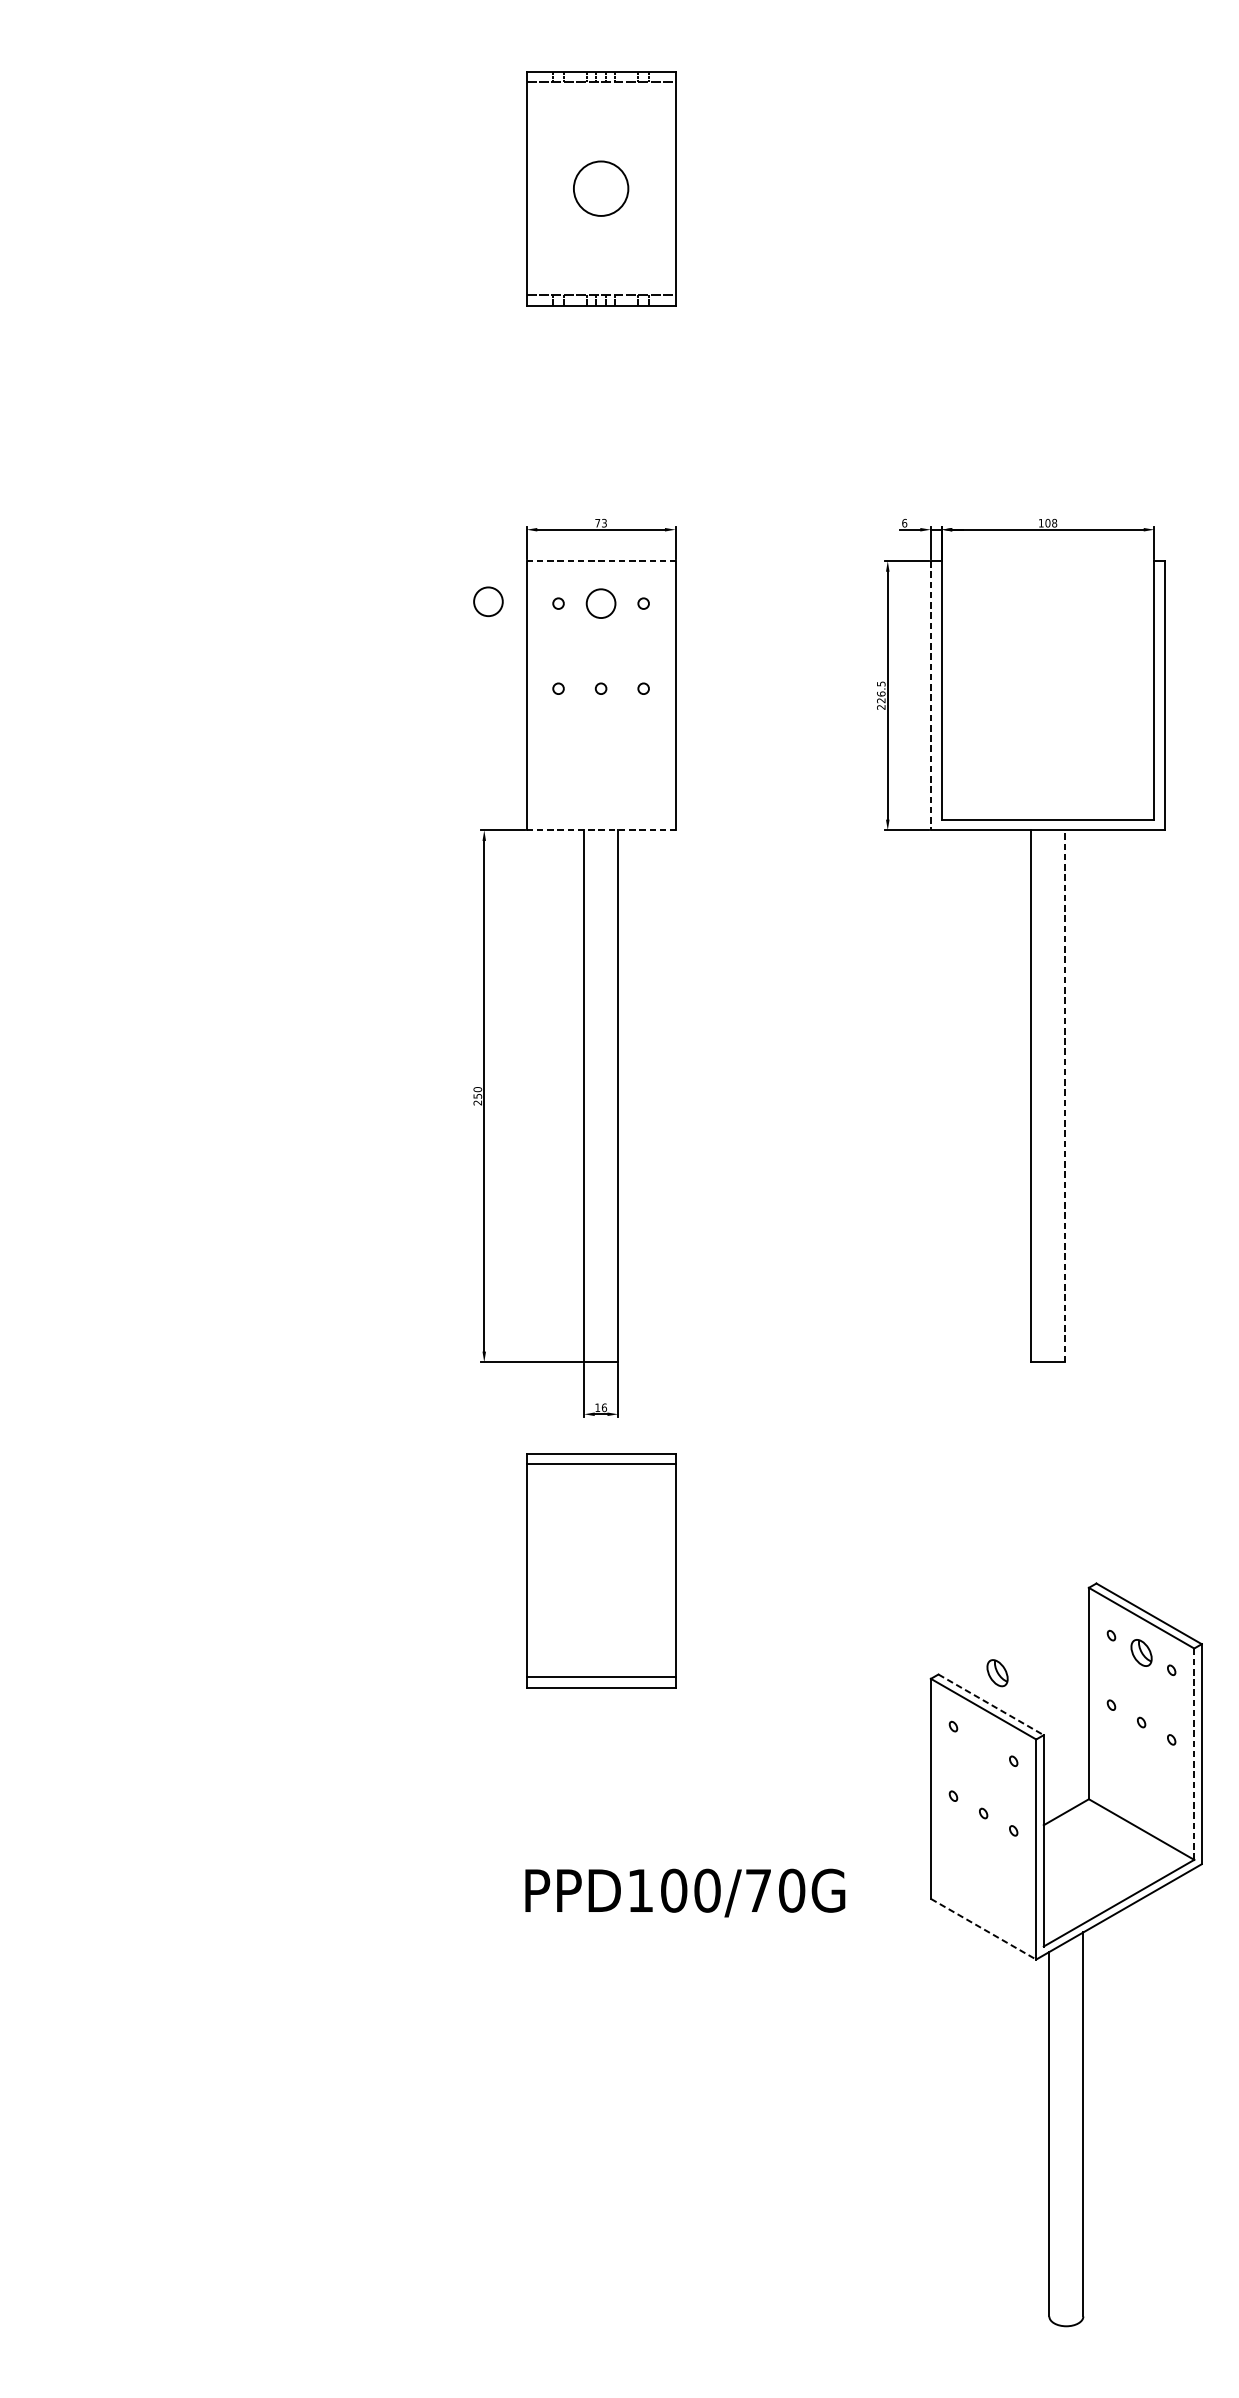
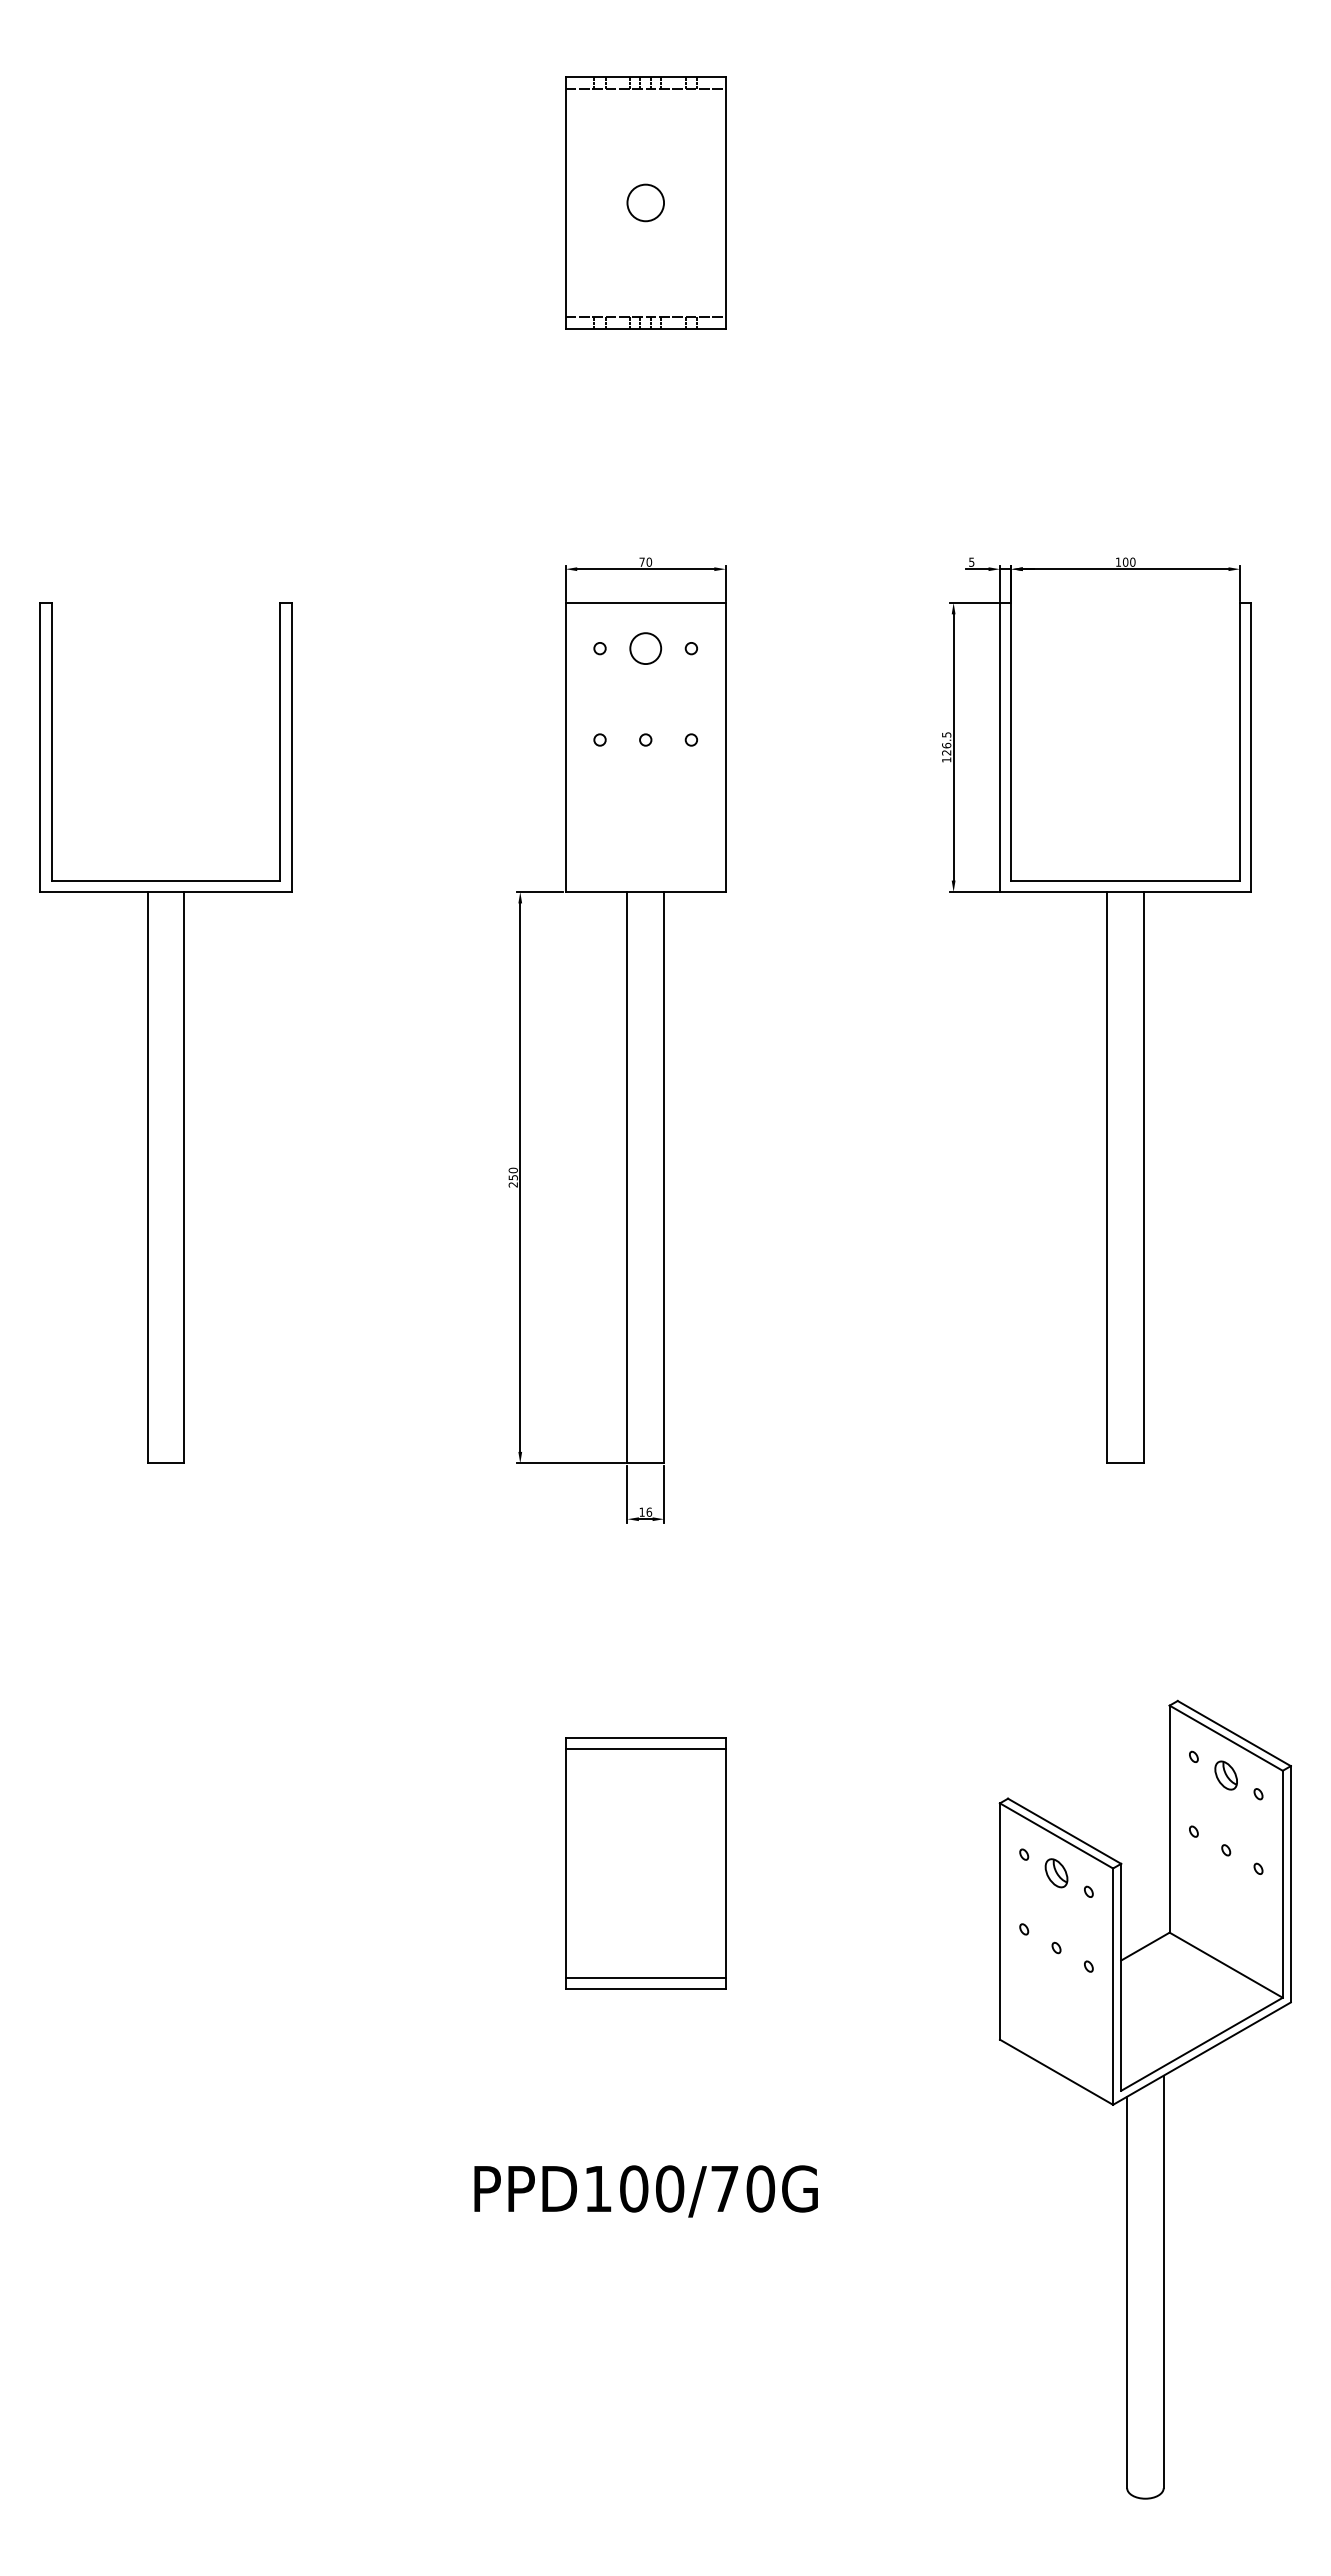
circle: (600, 188) -> (645, 202), size x0.62
text: (604, 522) -> (649, 561), 73 -> 70
text: (904, 522) -> (971, 561), 6 -> 5
text: (1054, 522) -> (1132, 561), 108 -> 100
line: (600, 560) -> (645, 602), dashed -> solid
circle: (488, 601) -> (524, 646), removed
line: (930, 695) -> (999, 747), dashed -> solid
text: (881, 706) -> (946, 759), 226.5 -> 126.5
line: (600, 830) -> (645, 892), dashed -> solid
part: (153, 961) -> (165, 1032), added
line: (1064, 1096) -> (1143, 1177), dashed -> solid
part: (600, 1570) -> (645, 1863), moved
part: (997, 1673) -> (1056, 1873), moved
line: (991, 1705) -> (1065, 1831), dashed -> solid
line: (1193, 1754) -> (1282, 1884), dashed -> solid
text: (684, 1893) -> (645, 2191), moved
line: (983, 1929) -> (1056, 2072), dashed -> solid

